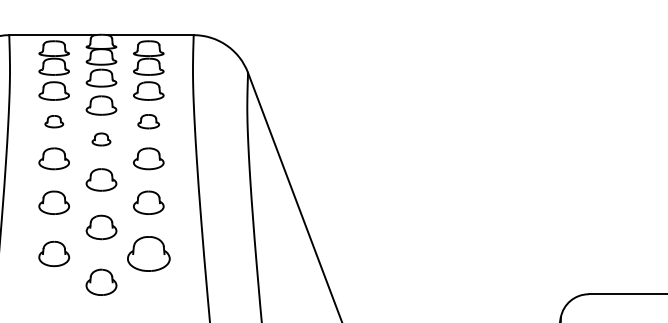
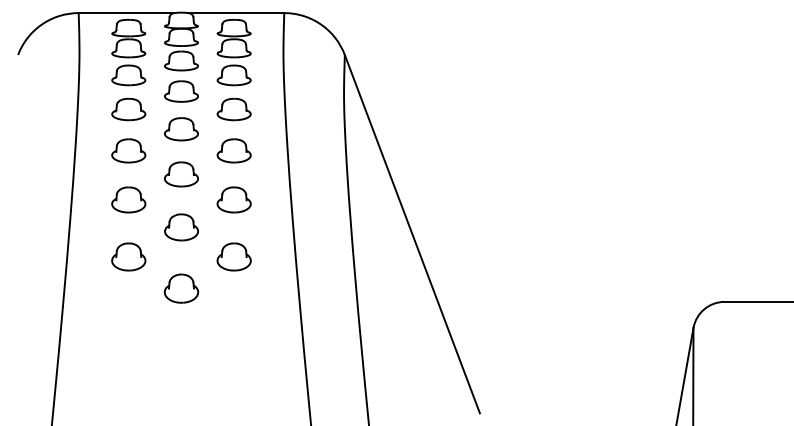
part: (53, 121) -> (128, 109), size x1.67
part: (148, 121) -> (233, 109), size x1.43
part: (101, 139) -> (181, 129), size x1.67
part: (148, 253) -> (233, 256), size x0.71

